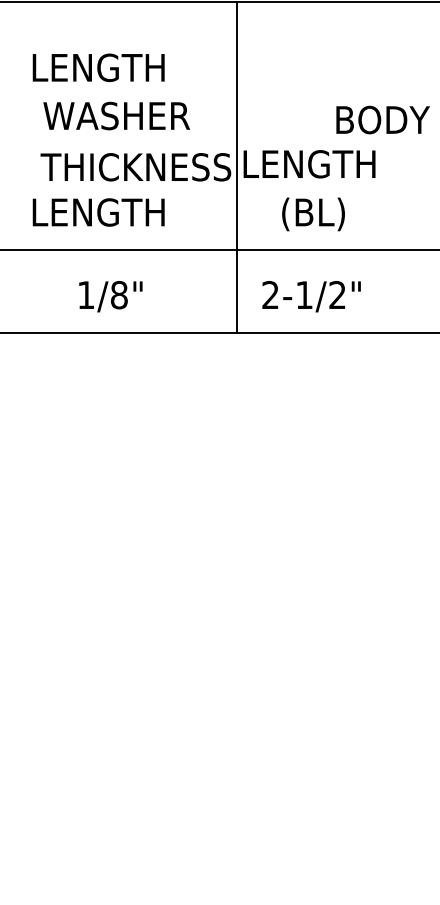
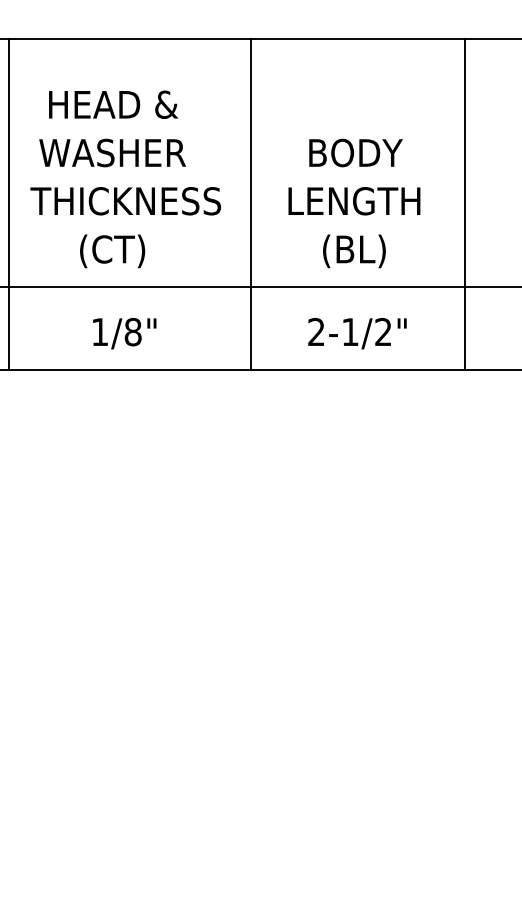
text: (98, 67) -> (112, 104), LENGTH -> HEAD &
text: (116, 115) -> (112, 152), moved
text: (382, 119) -> (355, 152), moved
text: (309, 164) -> (354, 201), moved
text: (135, 167) -> (125, 201), moved
text: (98, 214) -> (112, 251), LENGTH -> (CT)
text: (313, 214) -> (354, 251), moved
text: (311, 296) -> (357, 333), moved

